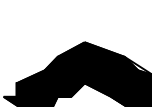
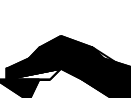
fill: (50, 89) -> (33, 73), removed

